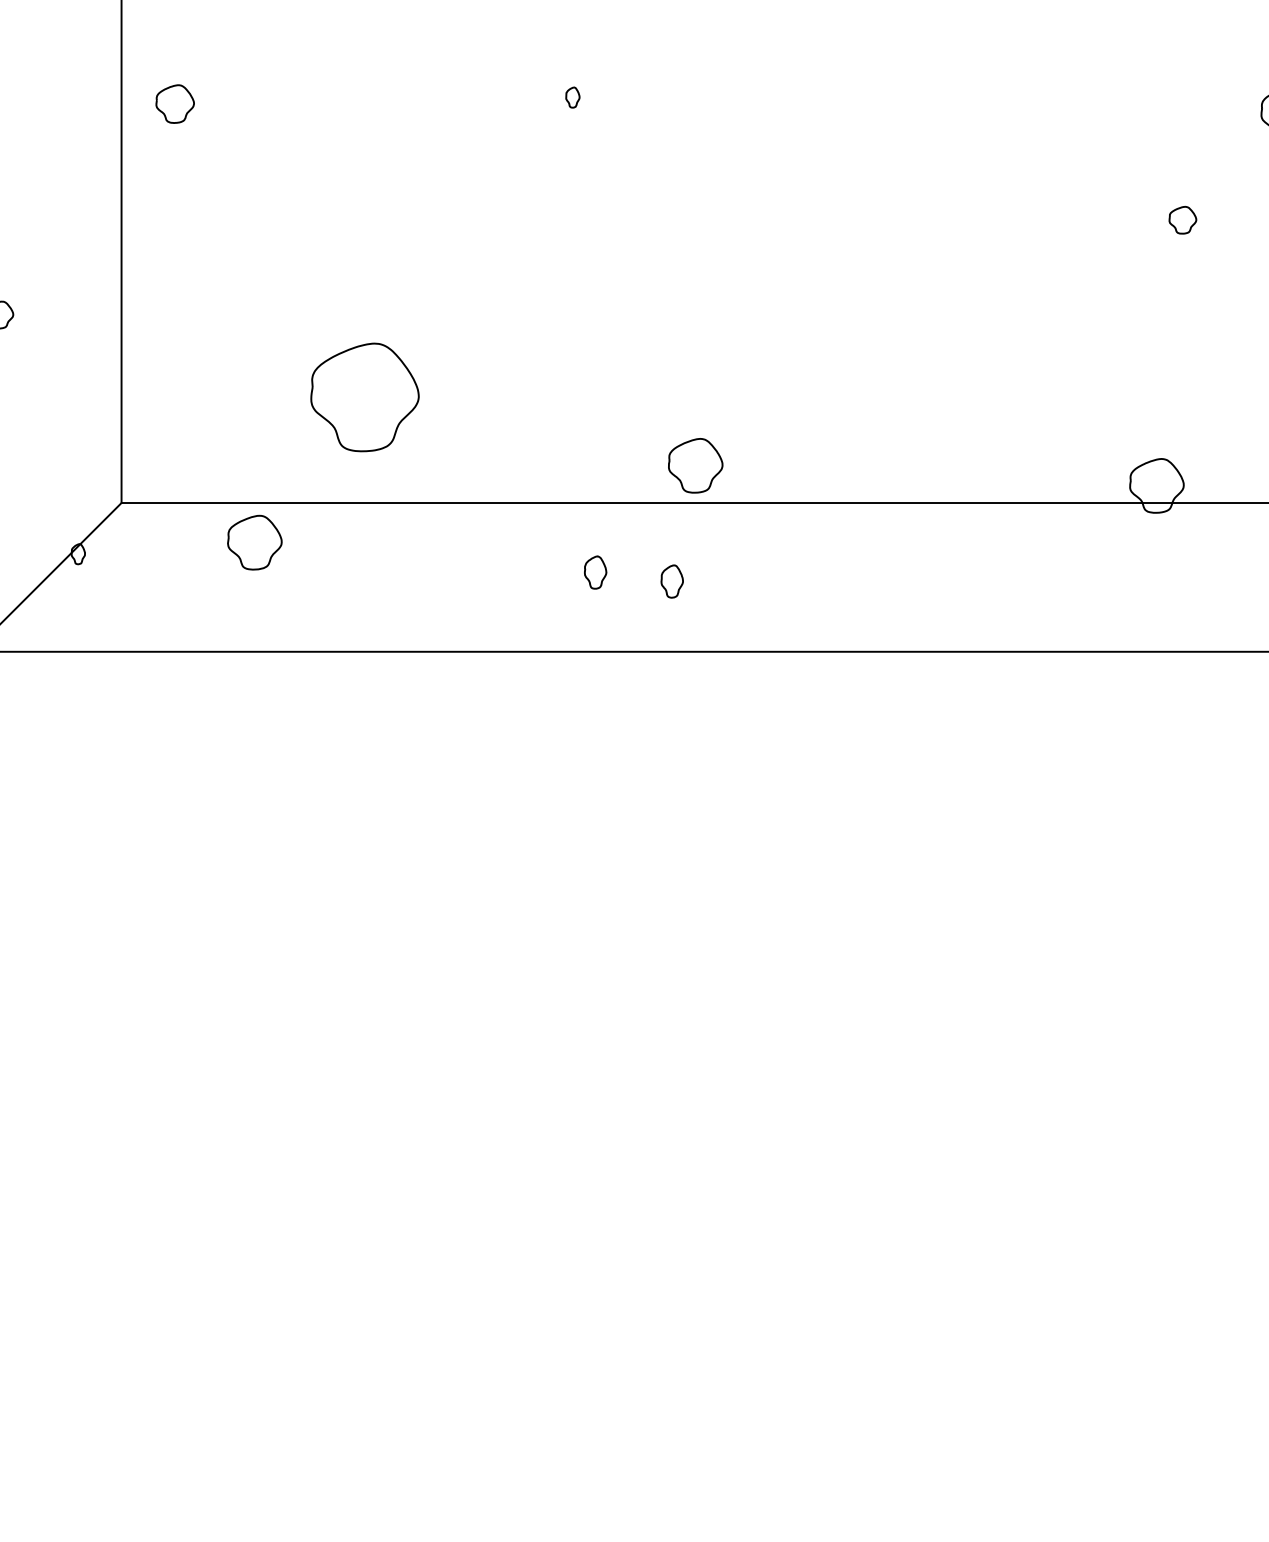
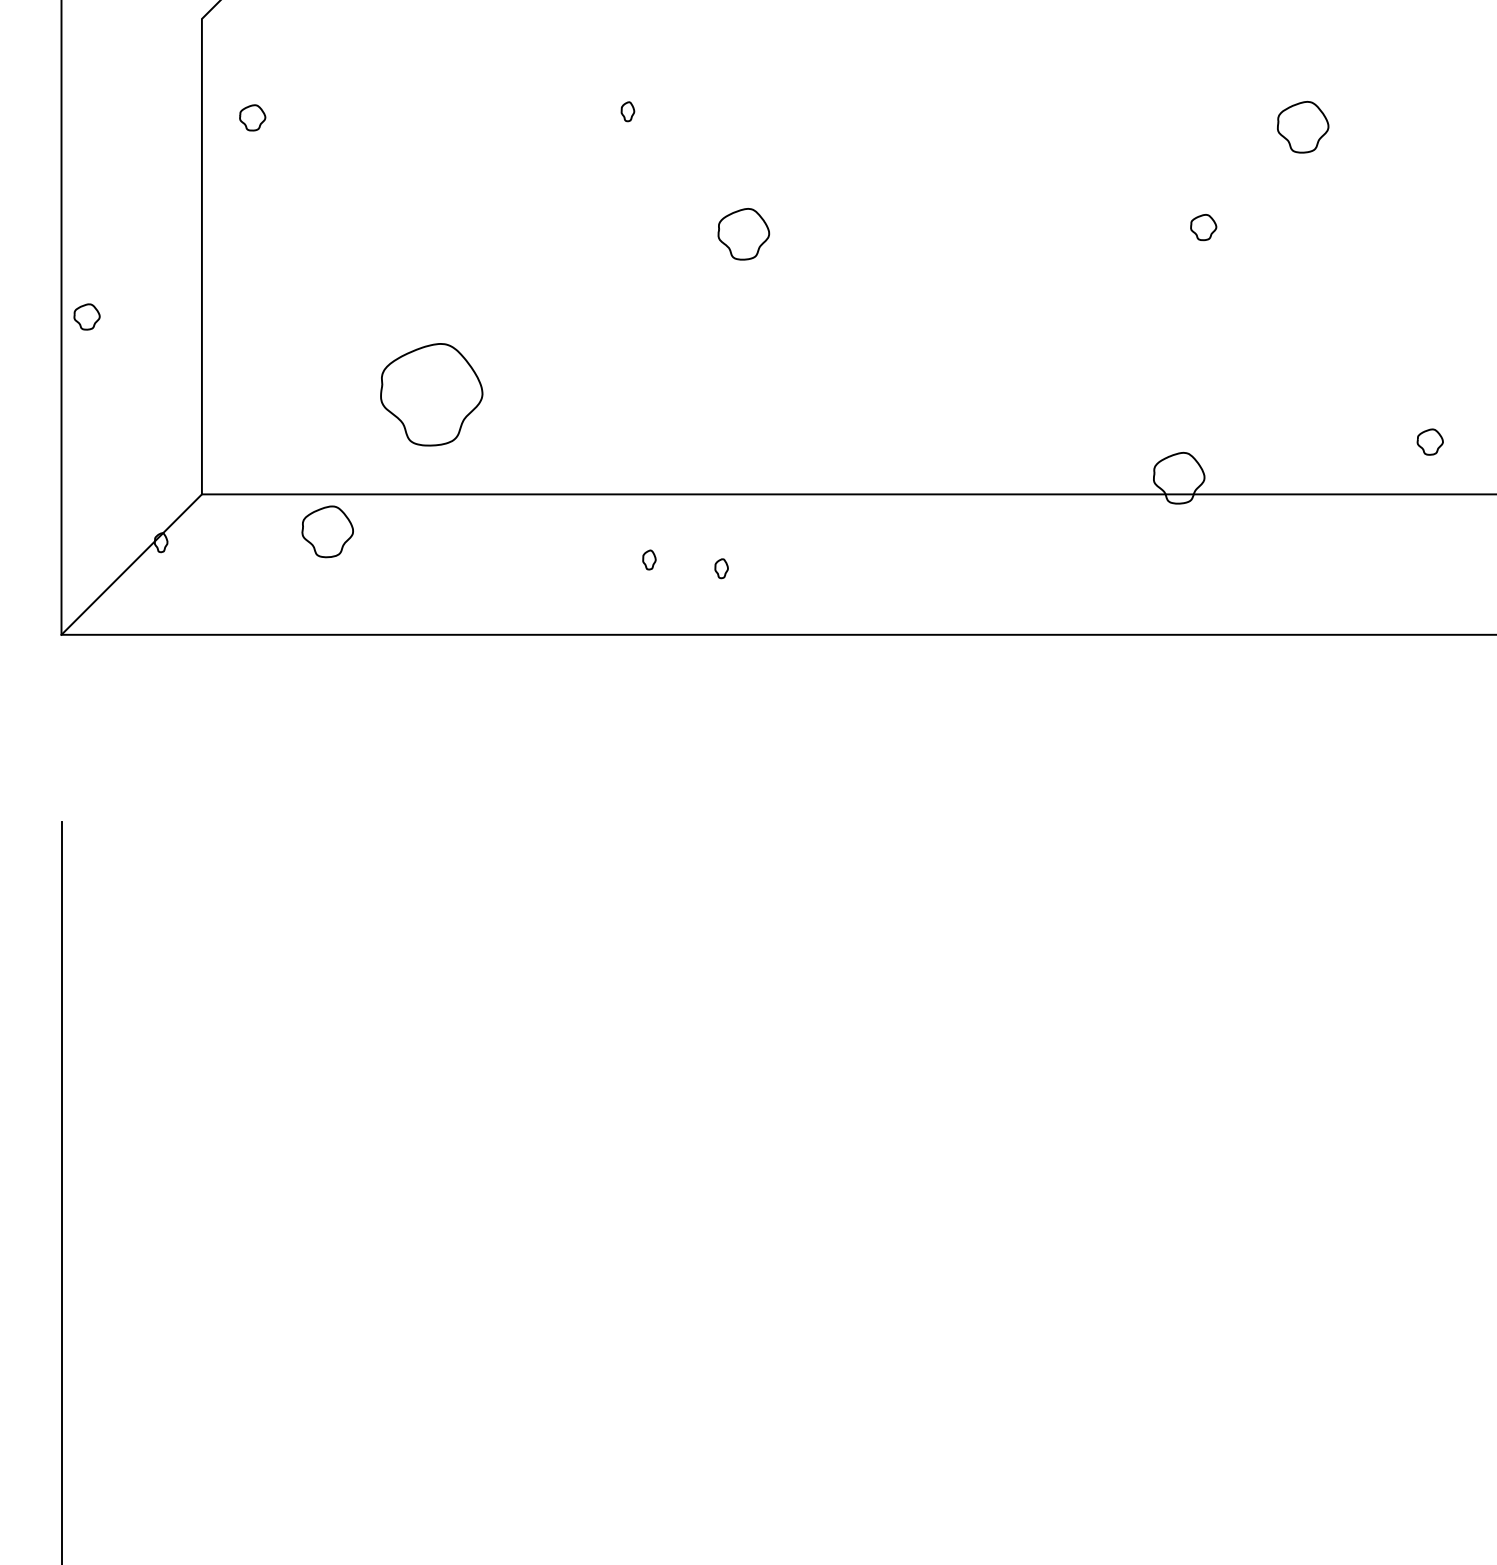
part: (175, 103) -> (252, 117), size x0.71
part: (695, 466) -> (743, 234), moved
part: (595, 571) -> (649, 559), size x0.62
part: (672, 581) -> (721, 568), size x0.62

